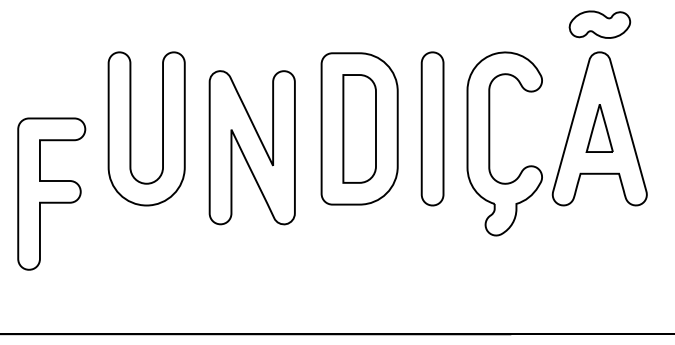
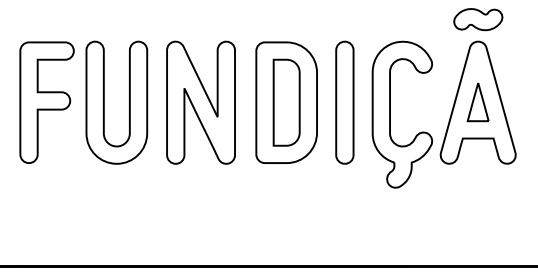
part: (251, 147) -> (200, 102), moved
part: (51, 193) -> (46, 102), moved

